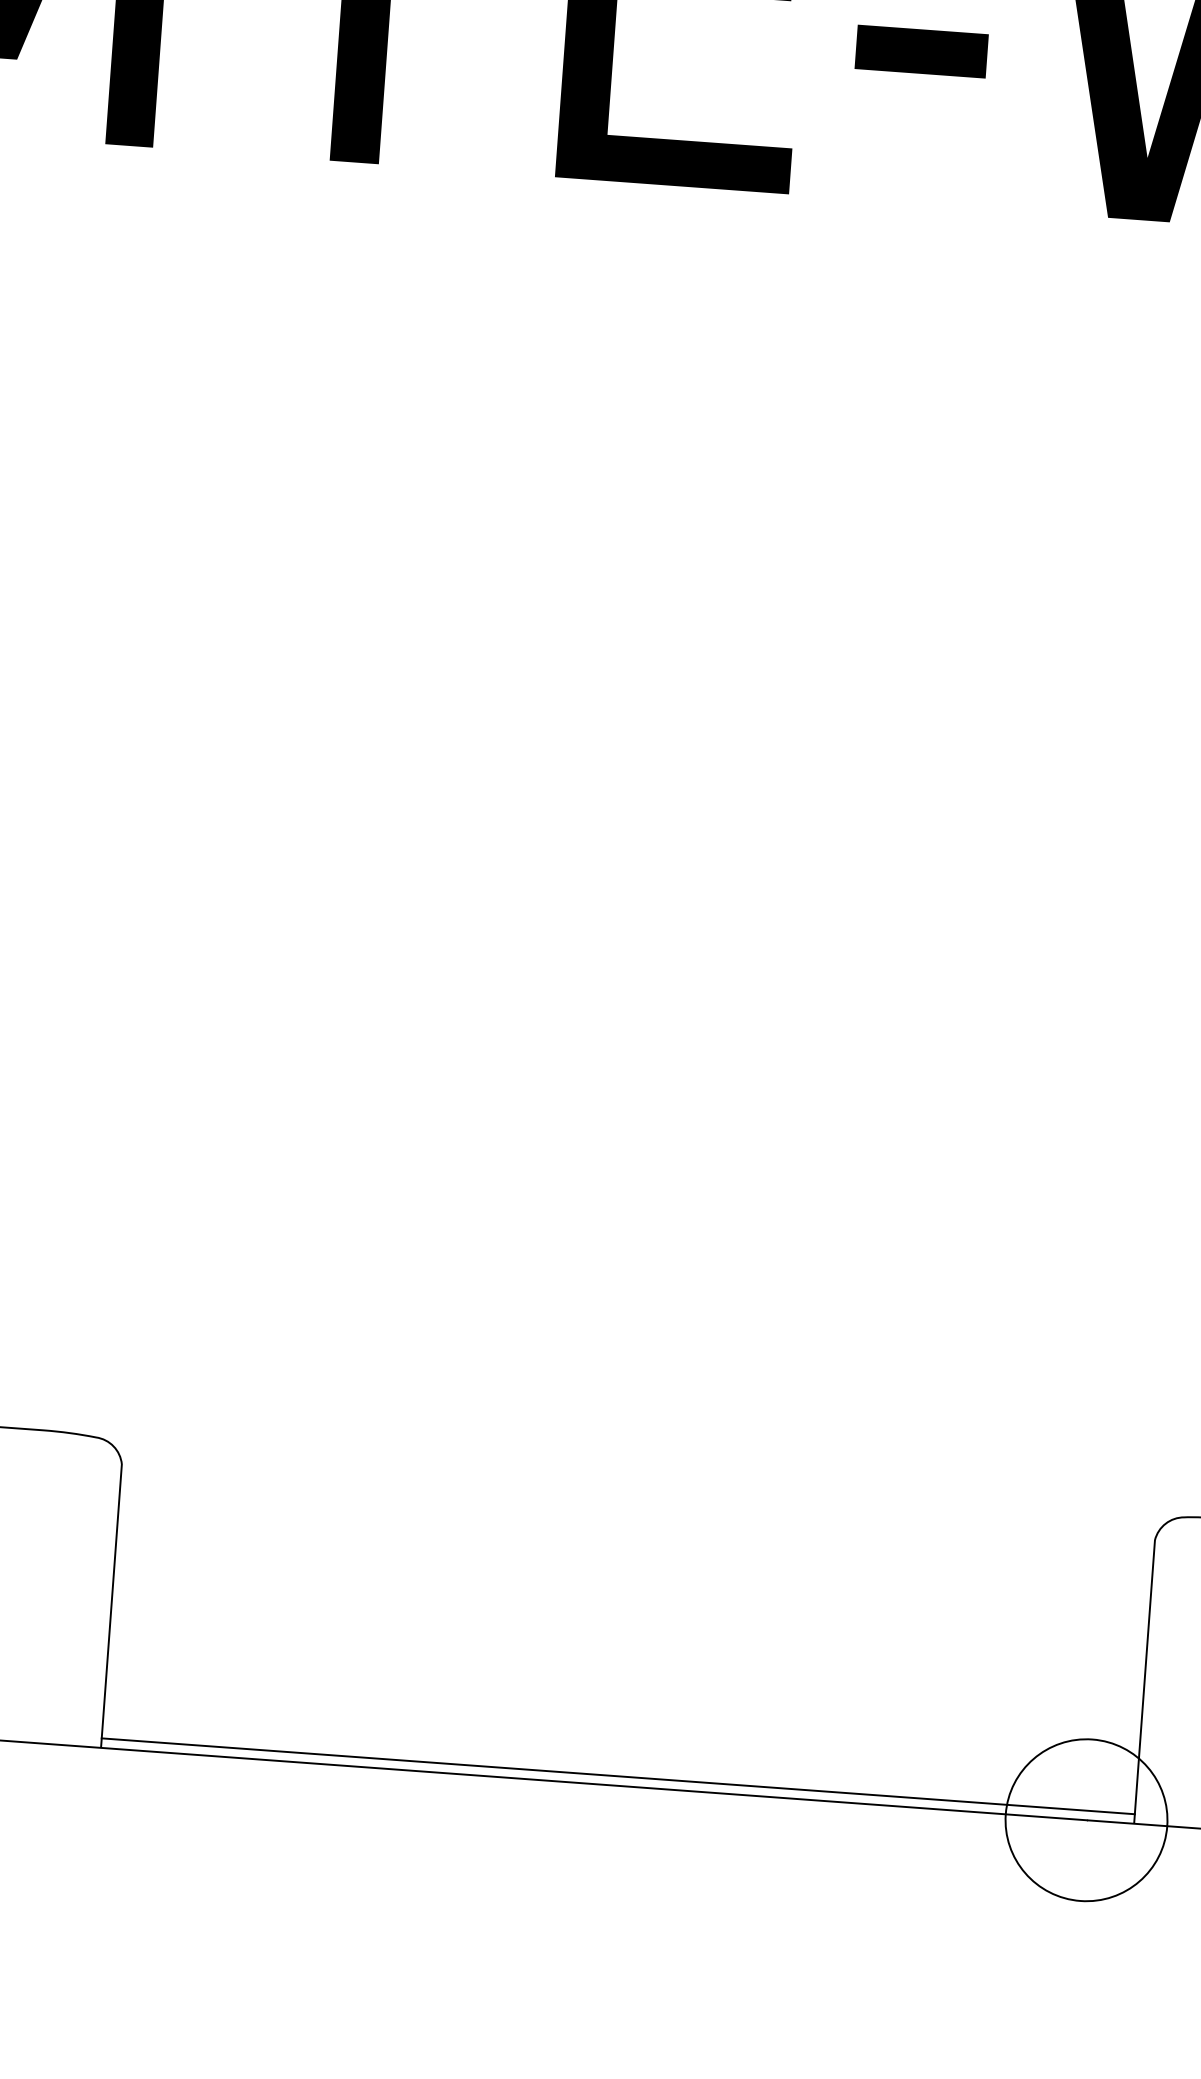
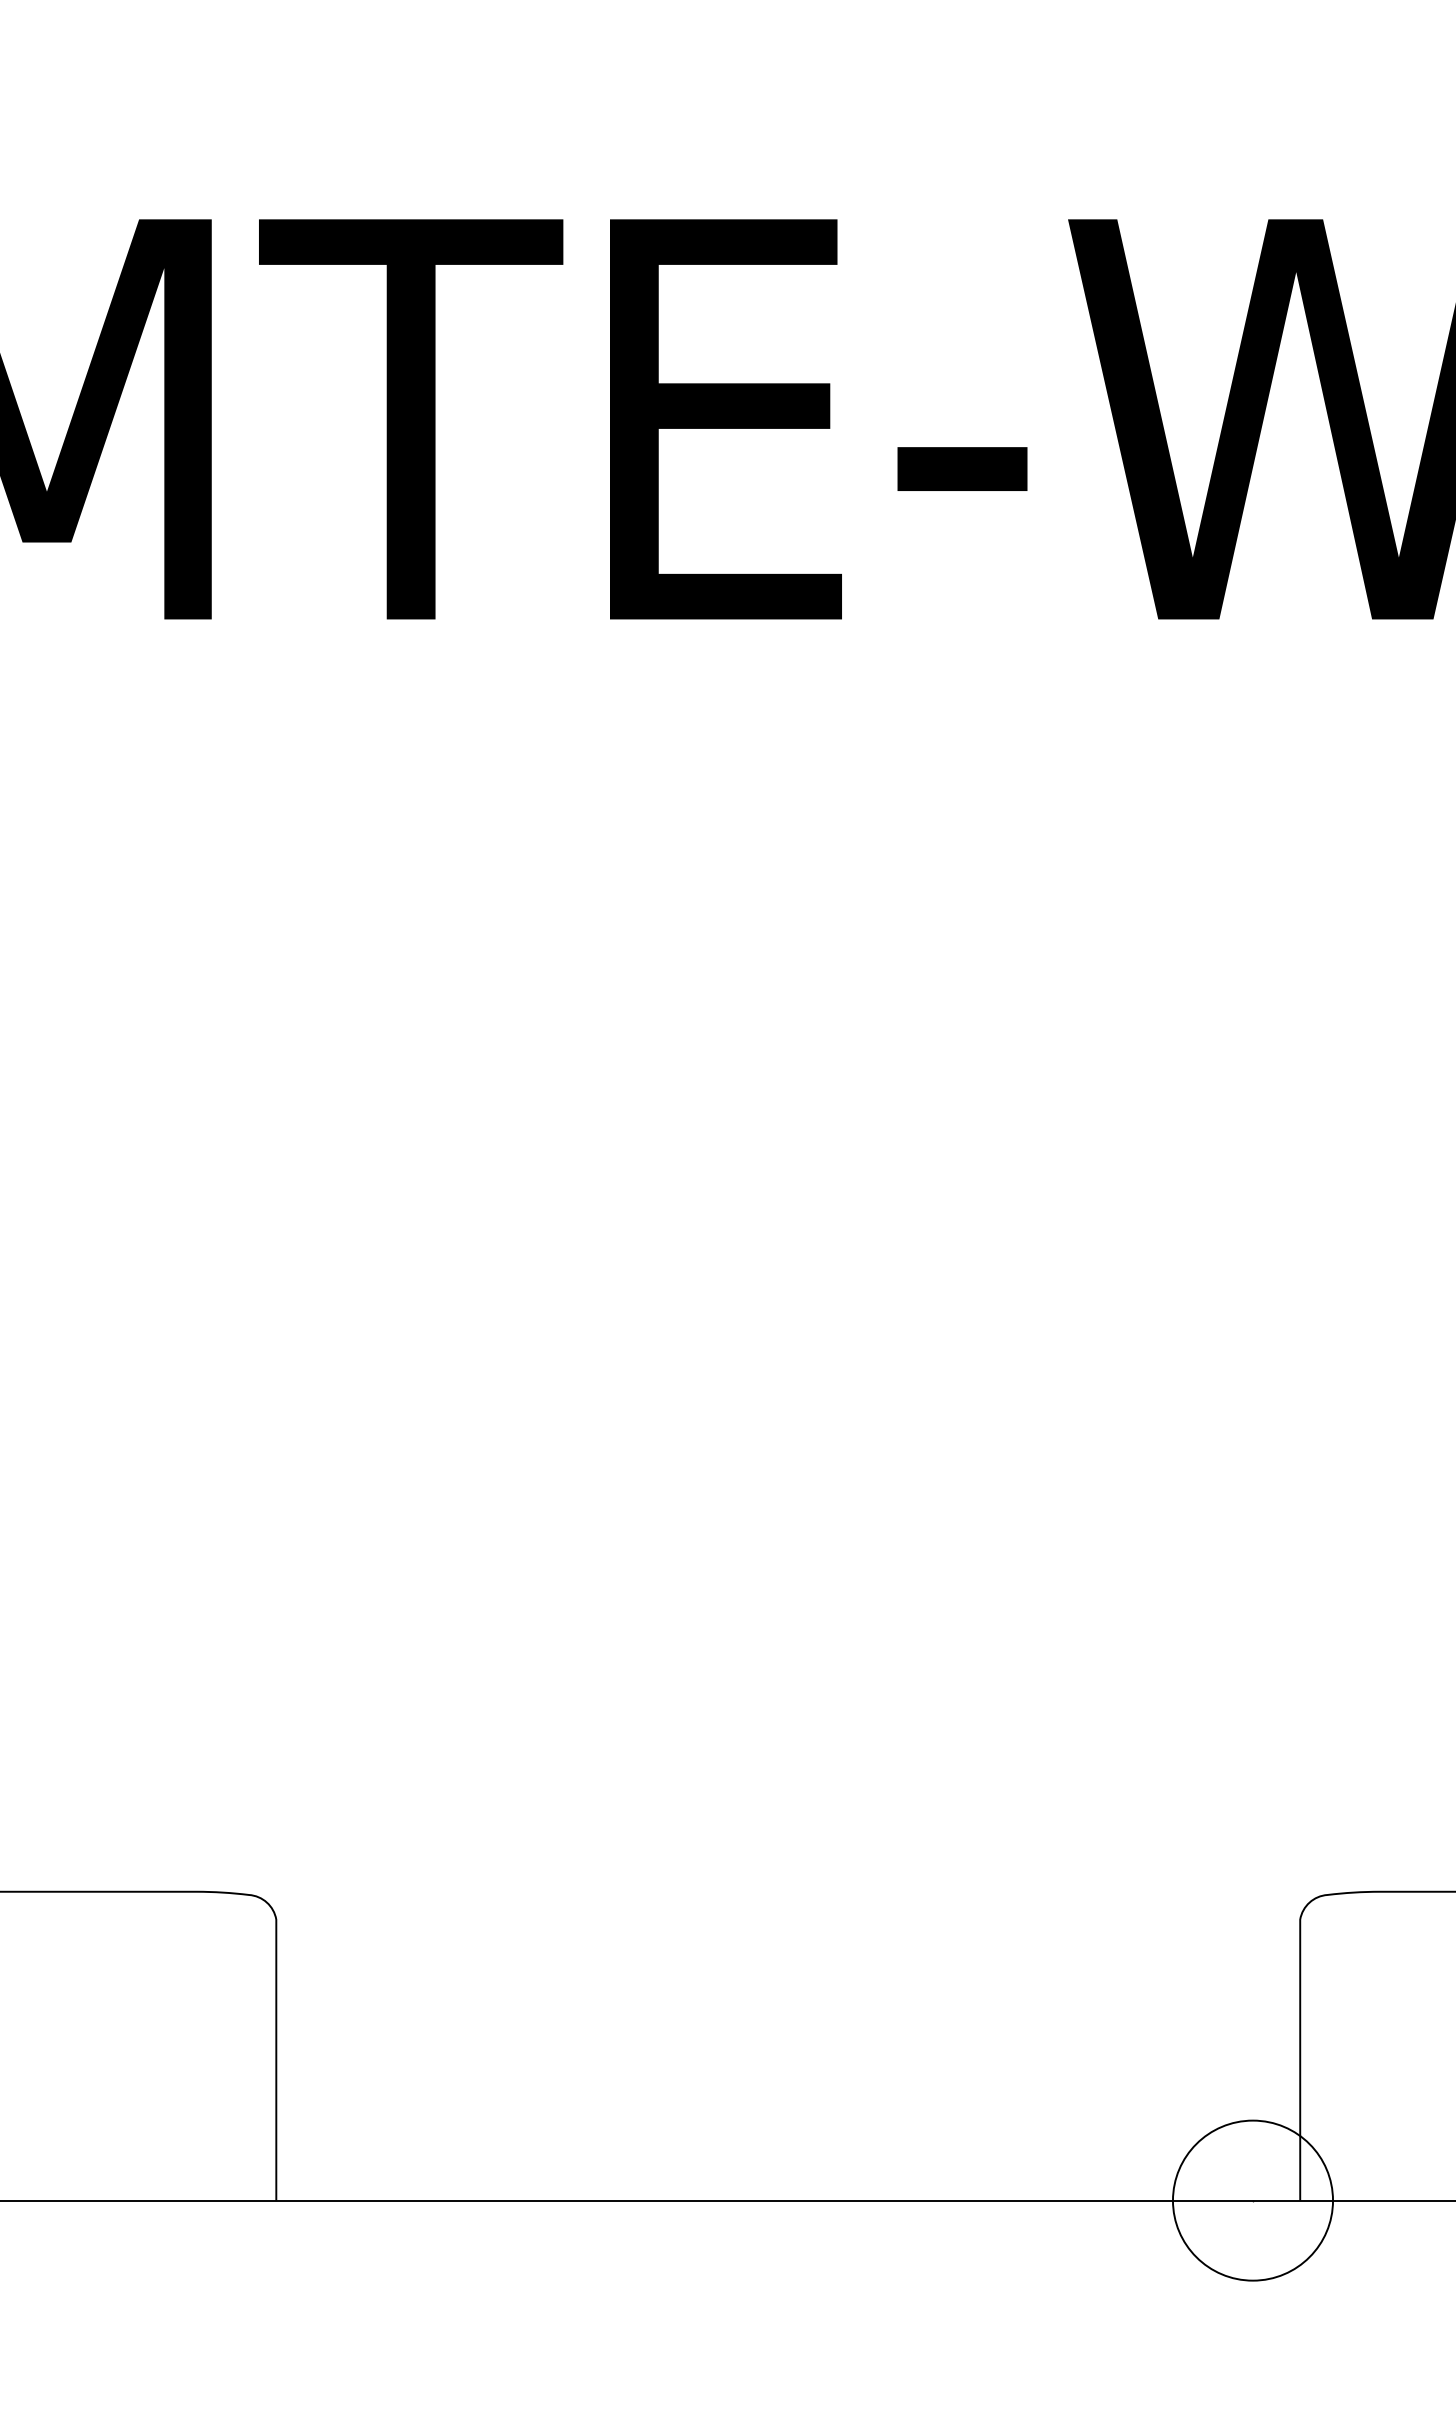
line: (618, 1776) -> (788, 2191), removed

